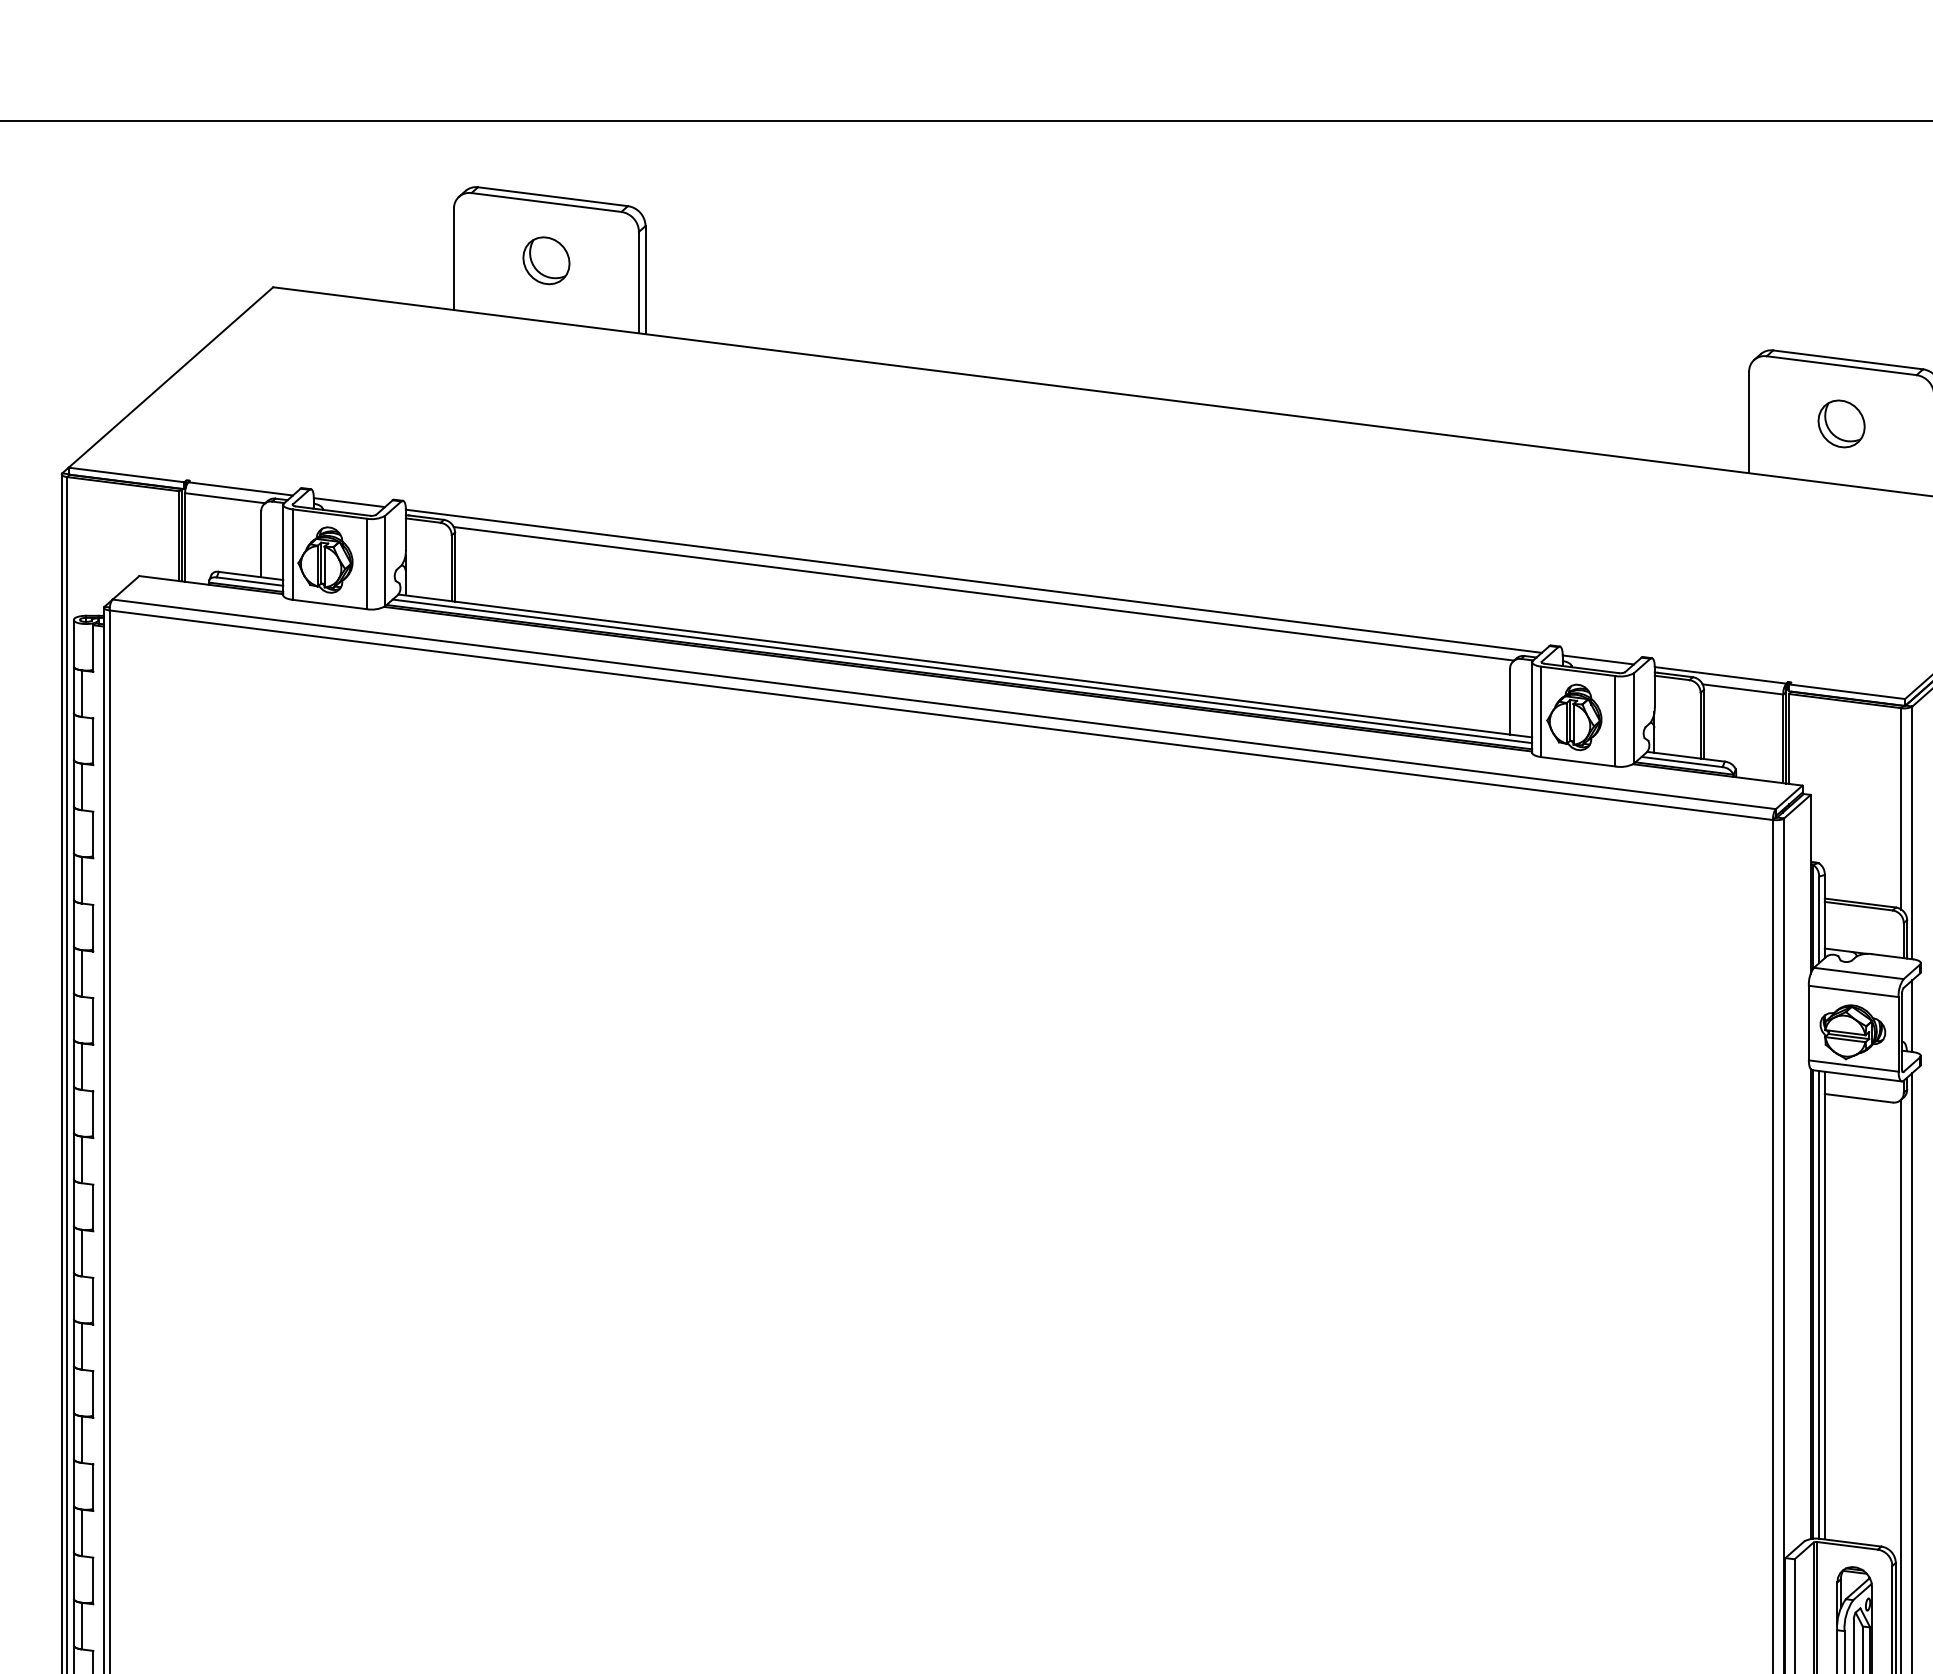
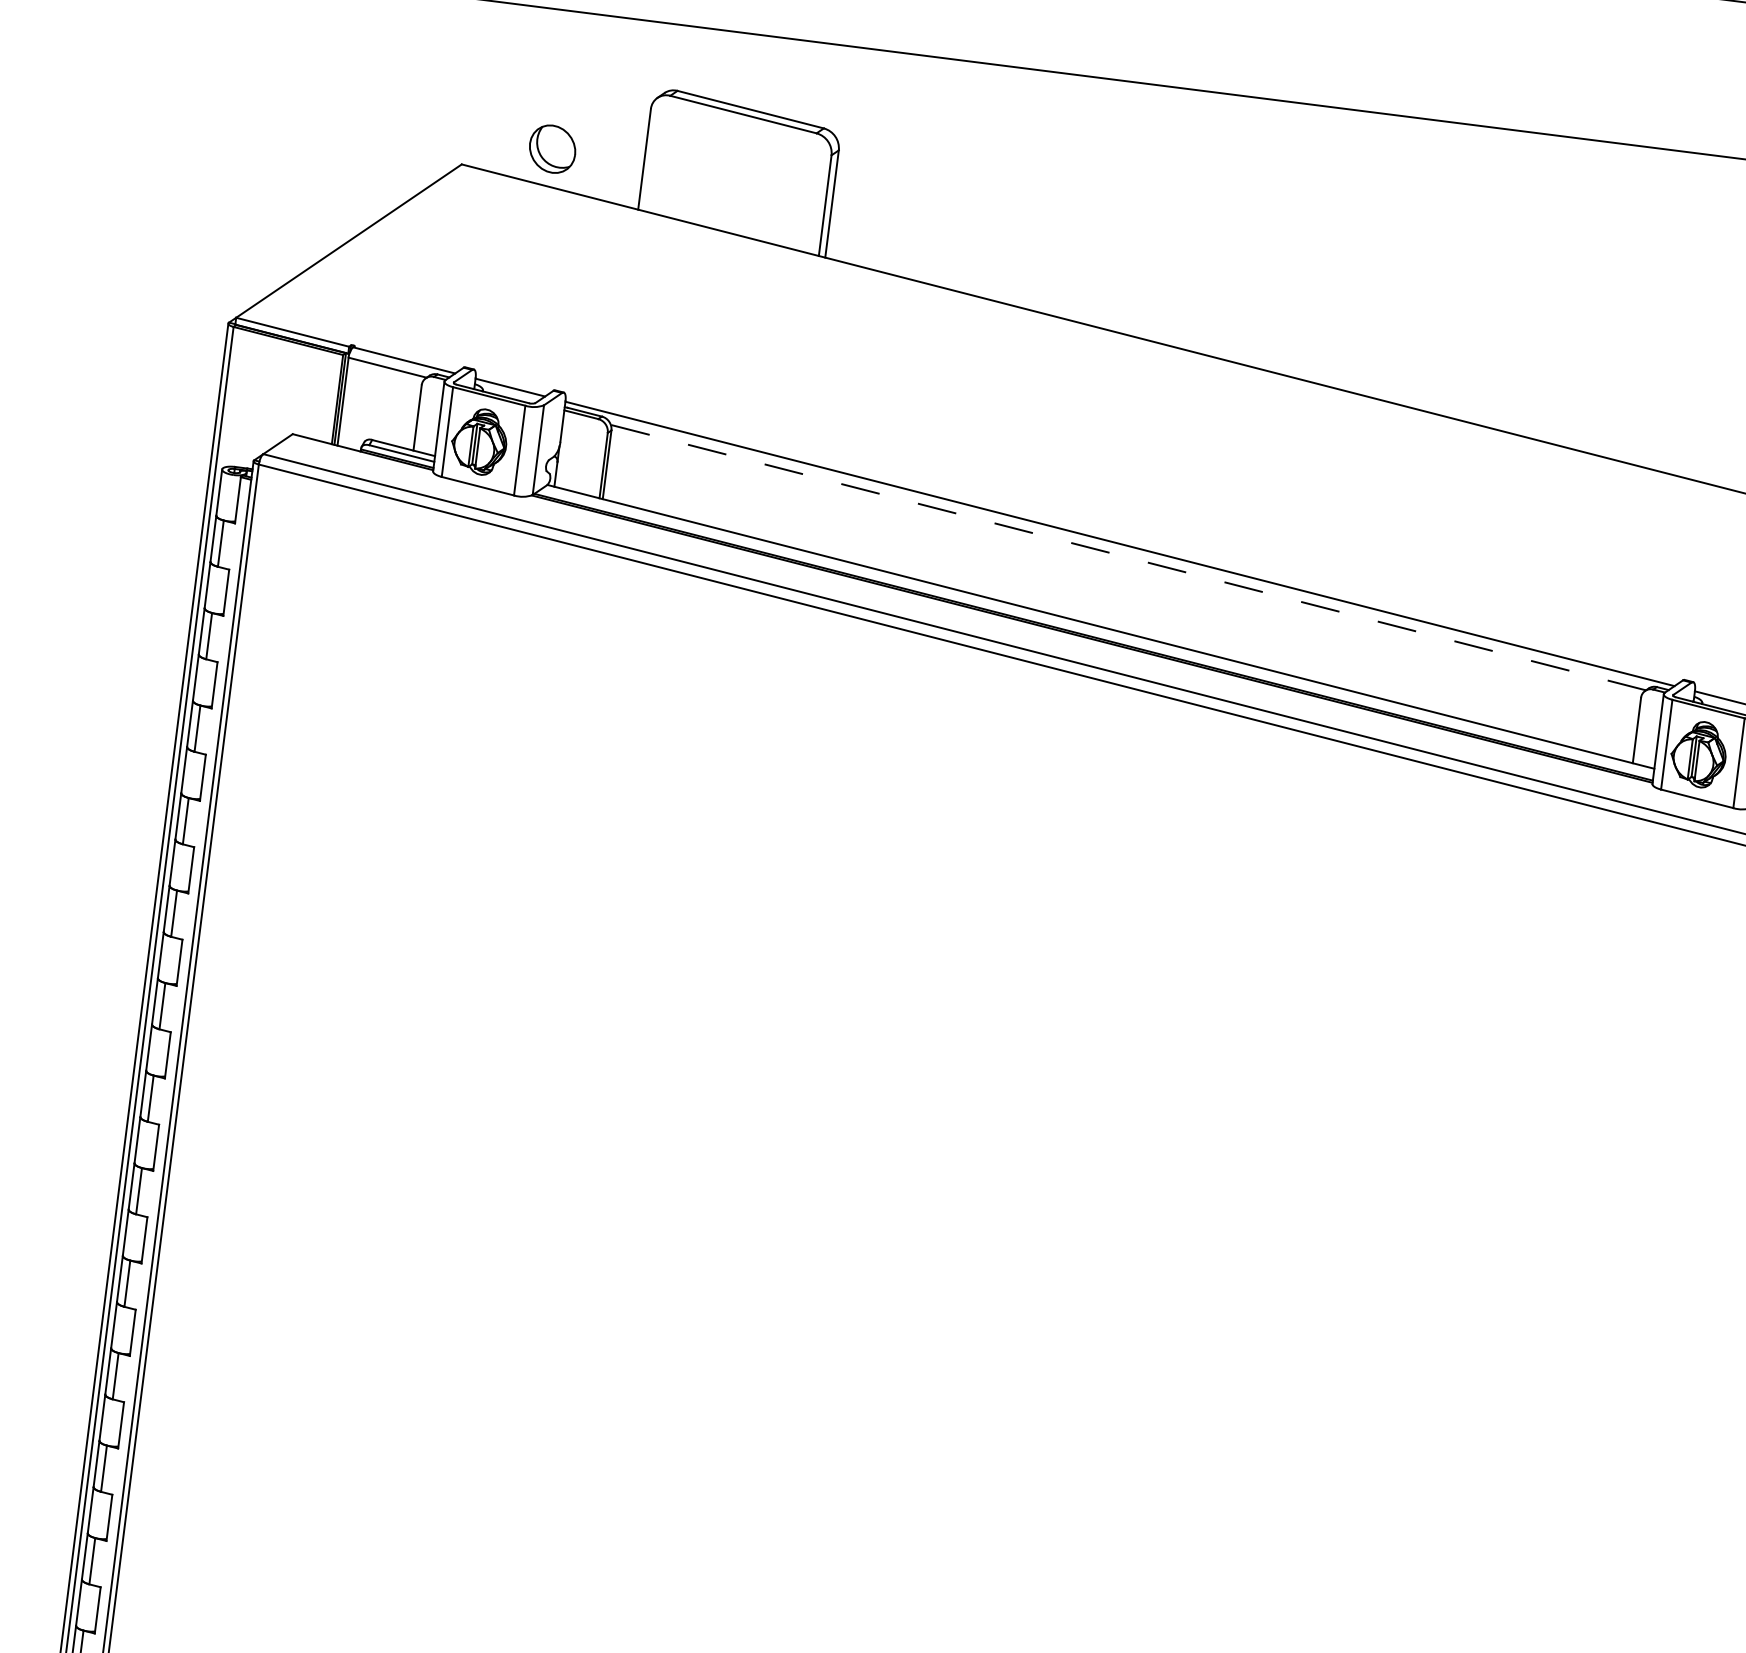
part: (546, 260) -> (552, 148), moved
line: (983, 593) -> (1128, 557), solid -> dashed
line: (962, 671) -> (1097, 632), removed

